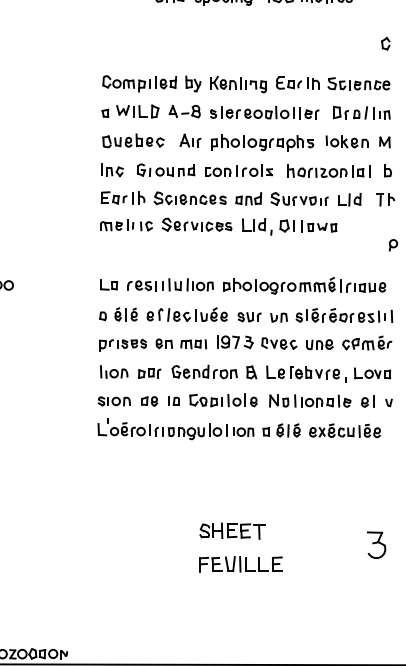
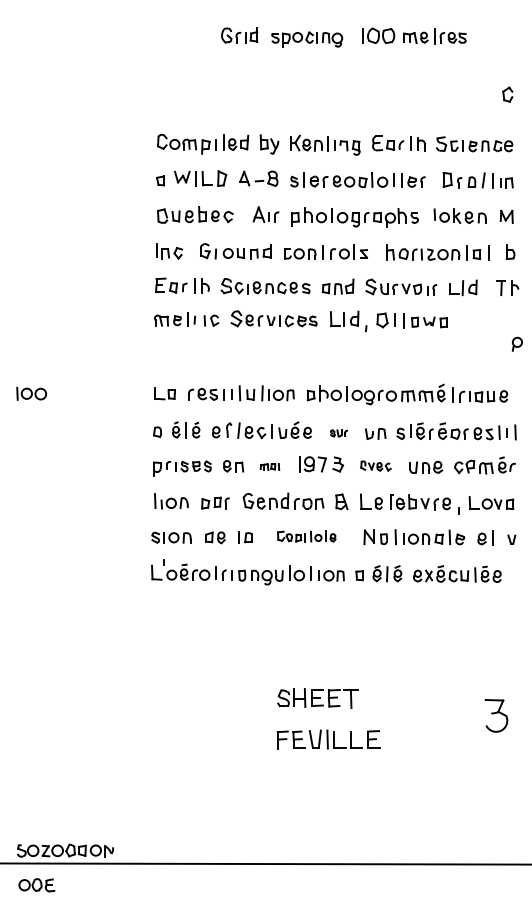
part: (249, 317) -> (338, 433), size x0.6
part: (193, 343) -> (269, 466), size x0.6
part: (278, 343) -> (375, 465), size x0.7
part: (223, 400) -> (306, 536), size x0.7

